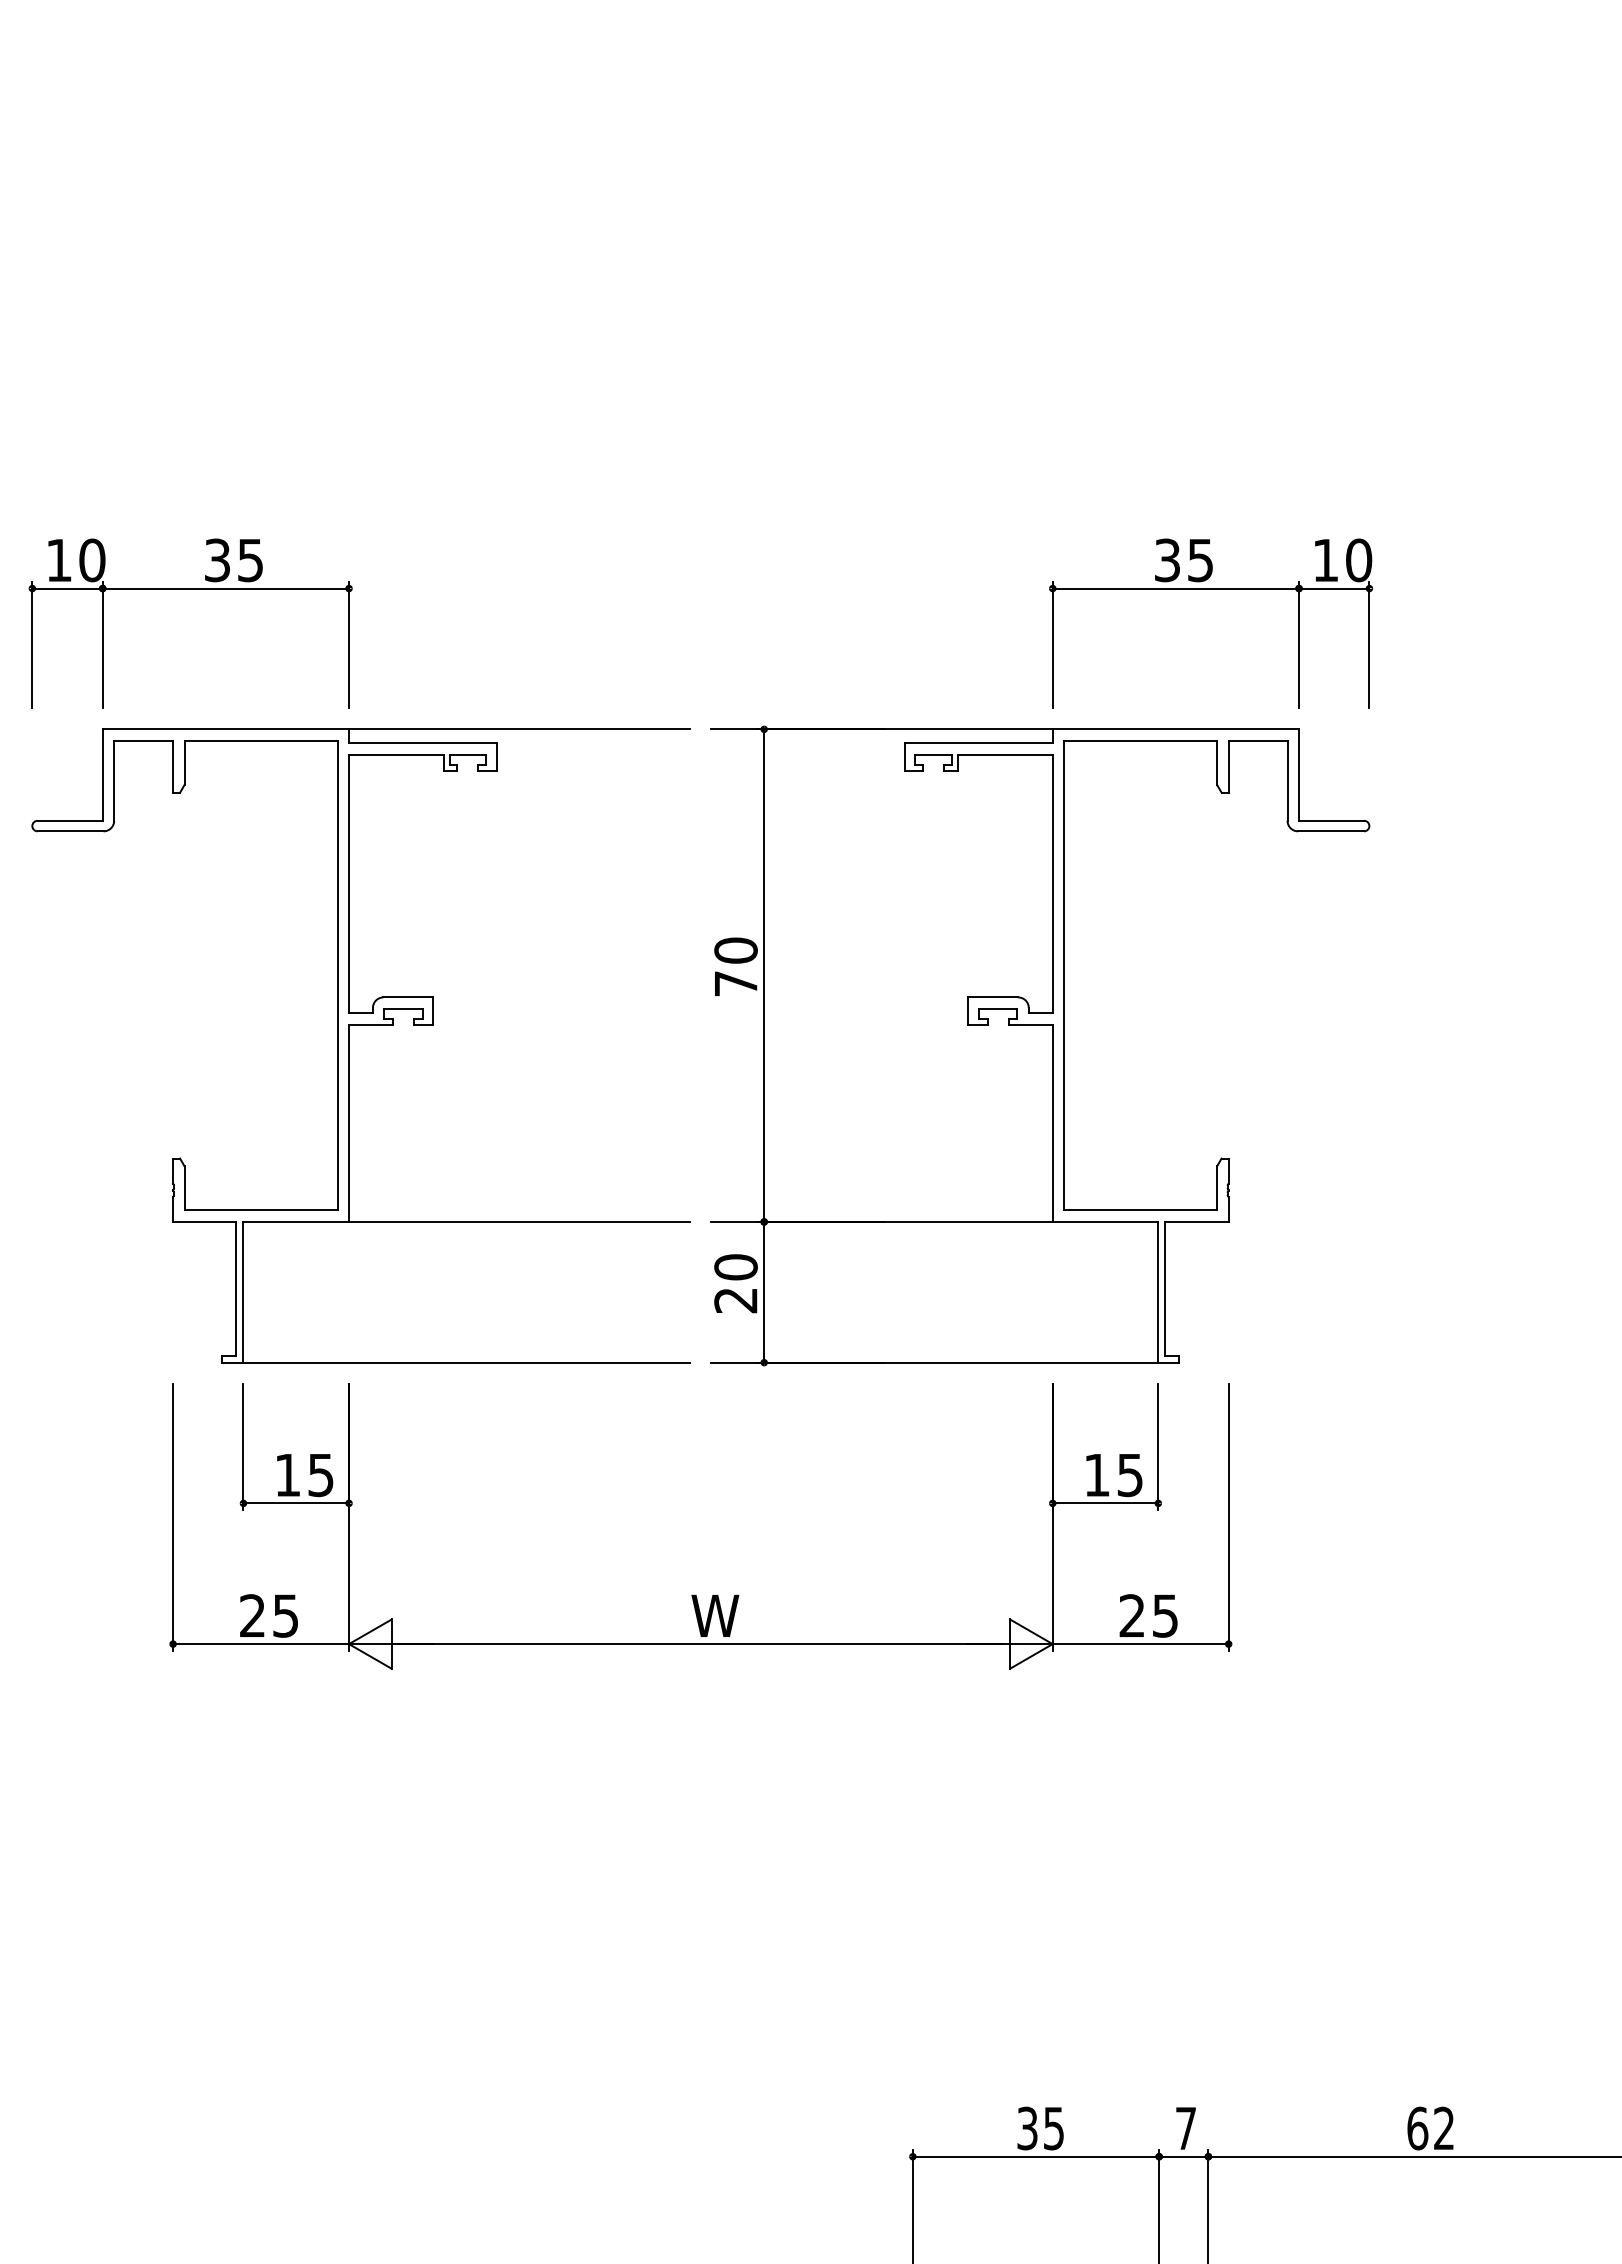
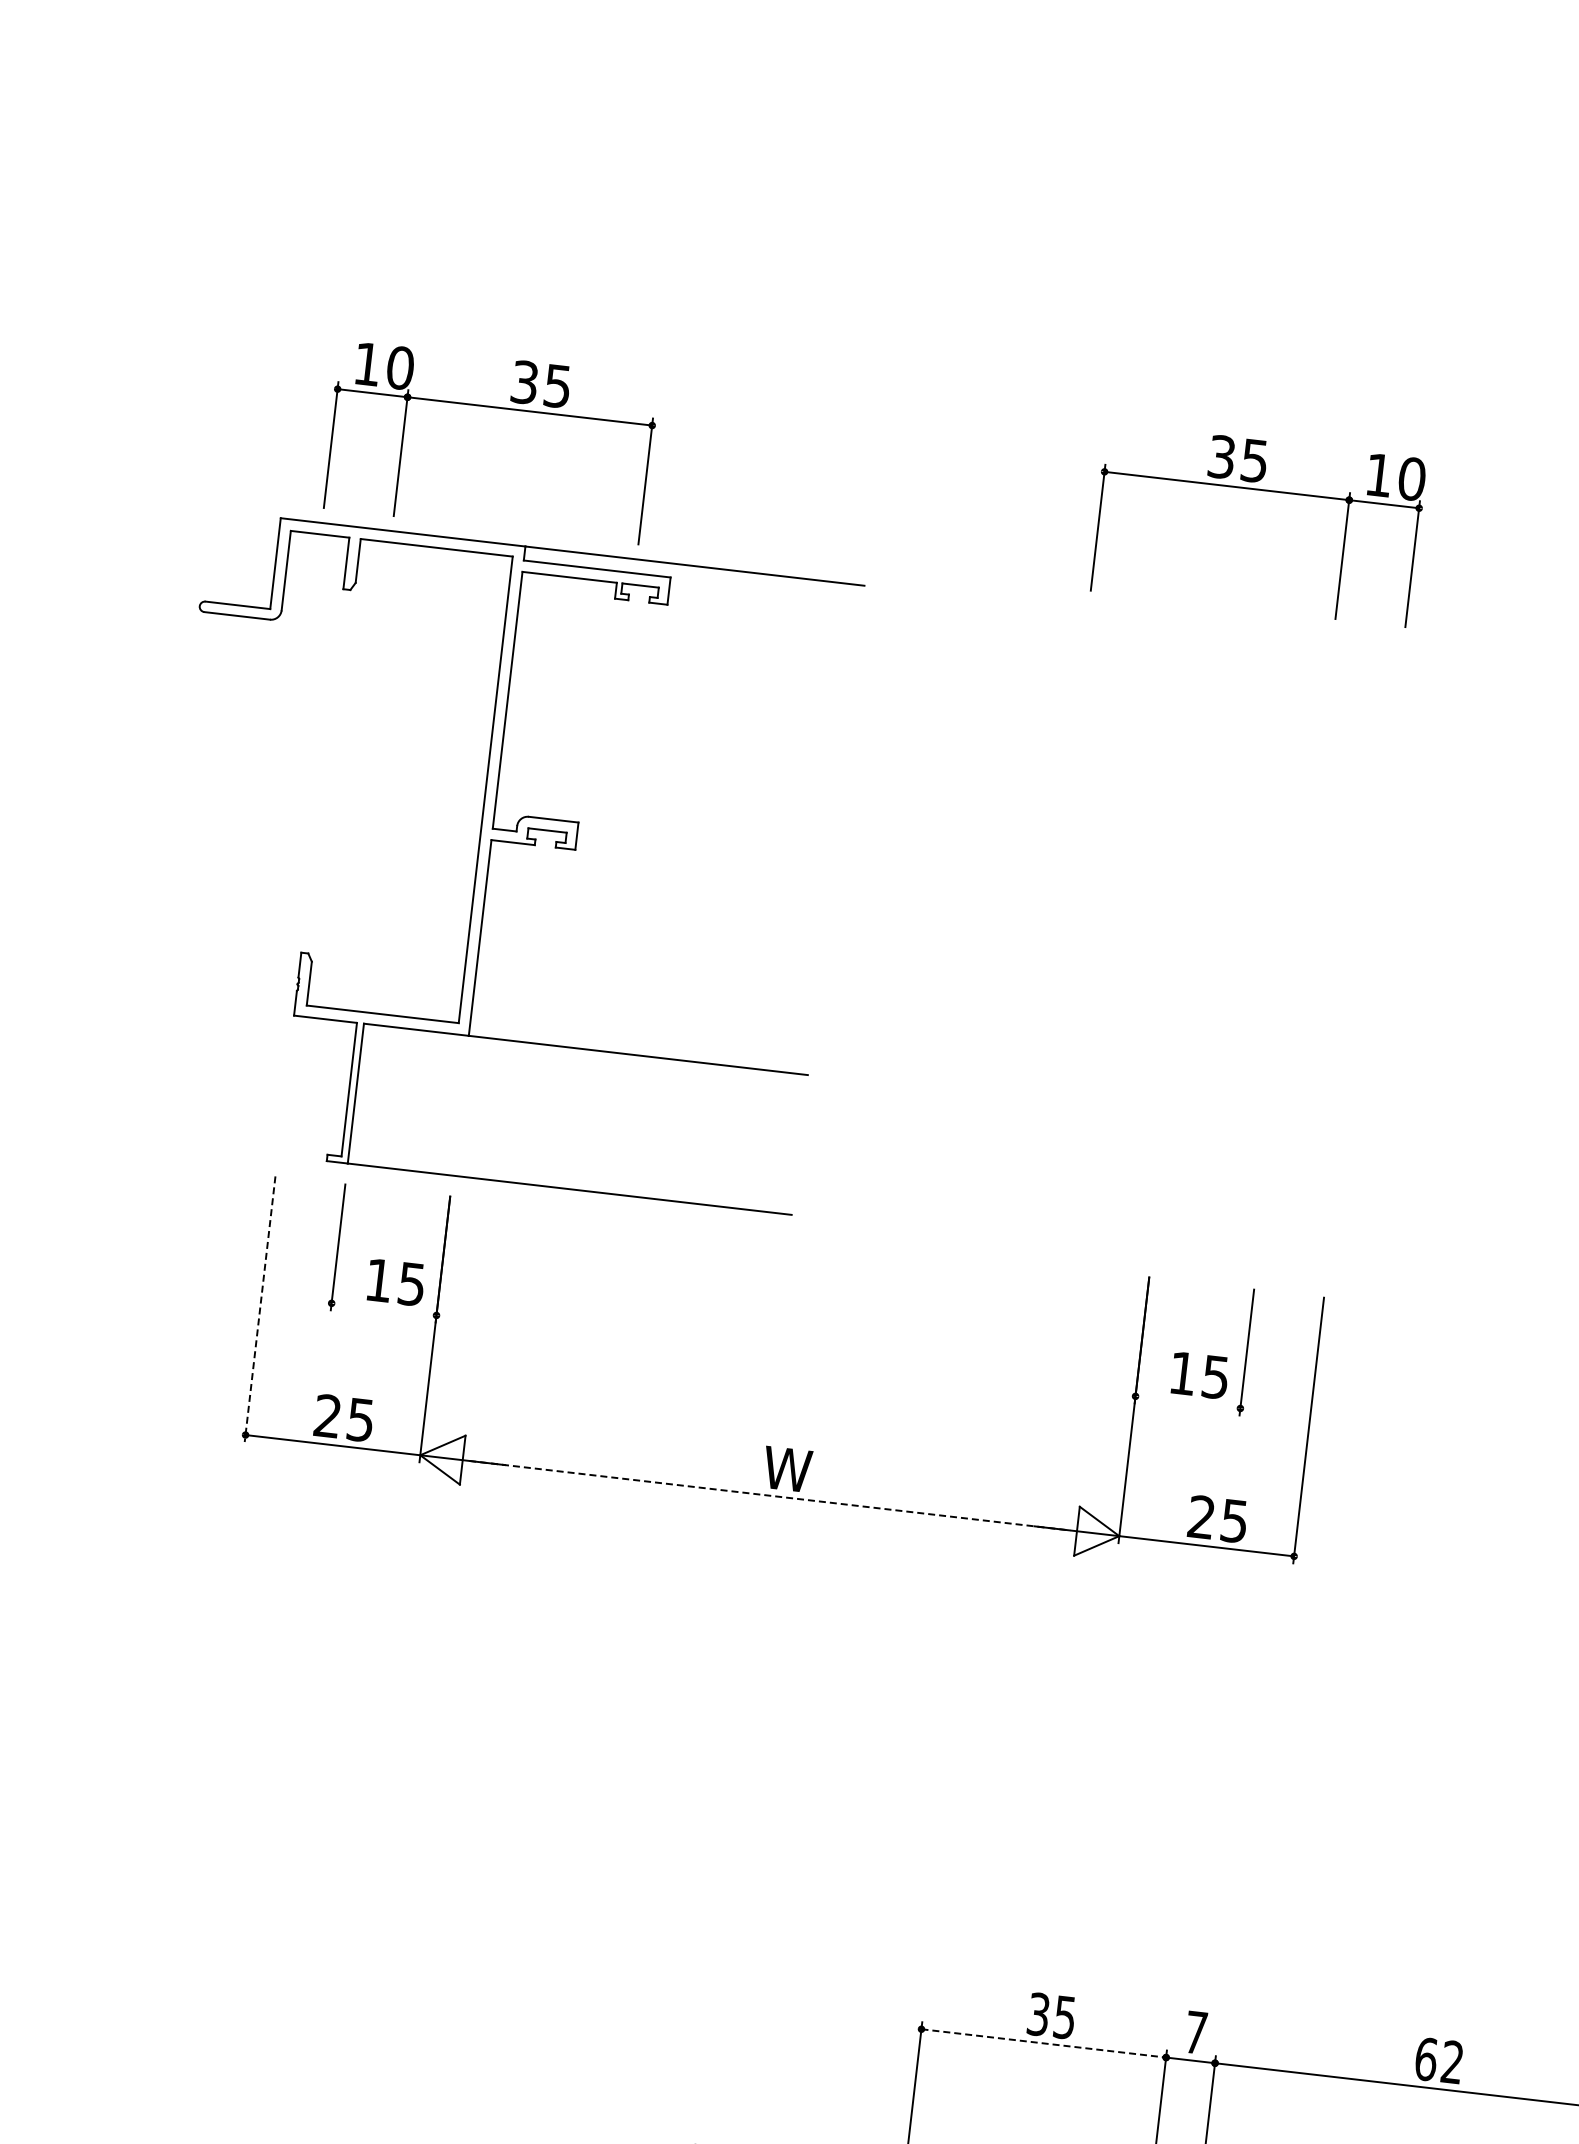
part: (190, 589) -> (494, 408), moved
part: (1211, 589) -> (1262, 491), moved
part: (1040, 1045) -> (1176, 940), removed
line: (296, 1503) -> (384, 1309), removed
line: (1105, 1503) -> (1187, 1402), removed
line: (173, 1517) -> (260, 1309), solid -> dashed
line: (700, 1644) -> (769, 1496), solid -> dashed
line: (1036, 2156) -> (1044, 2043), solid -> dashed

